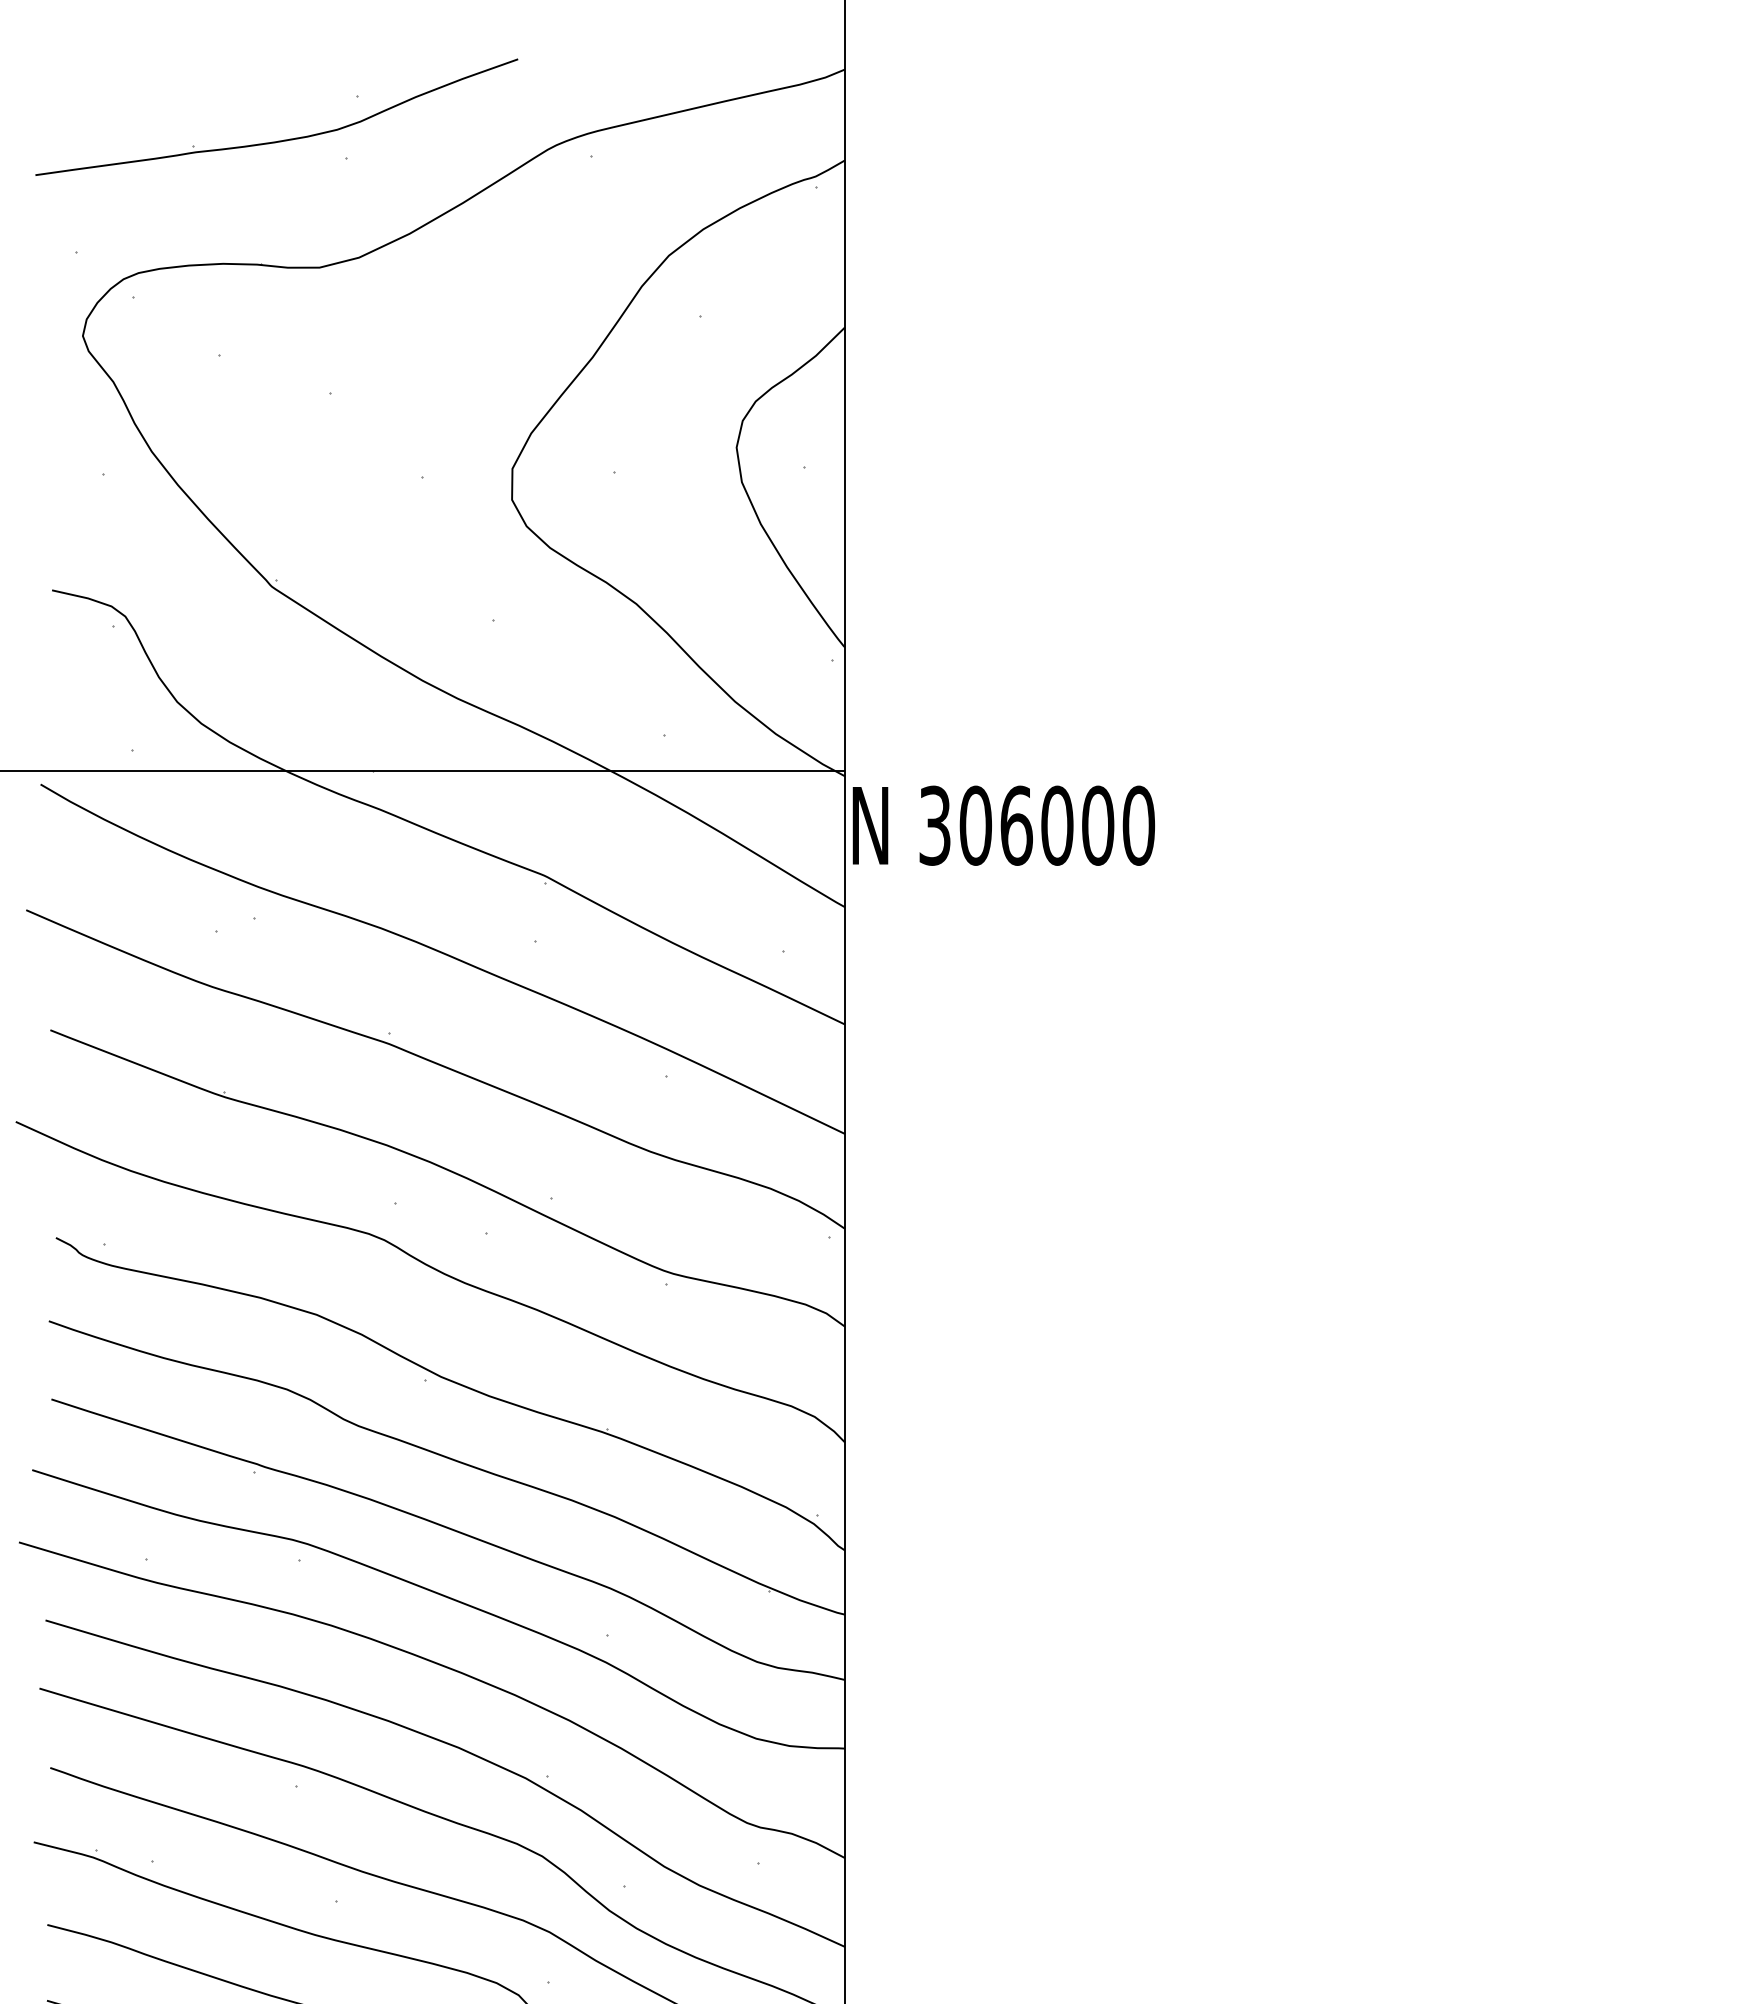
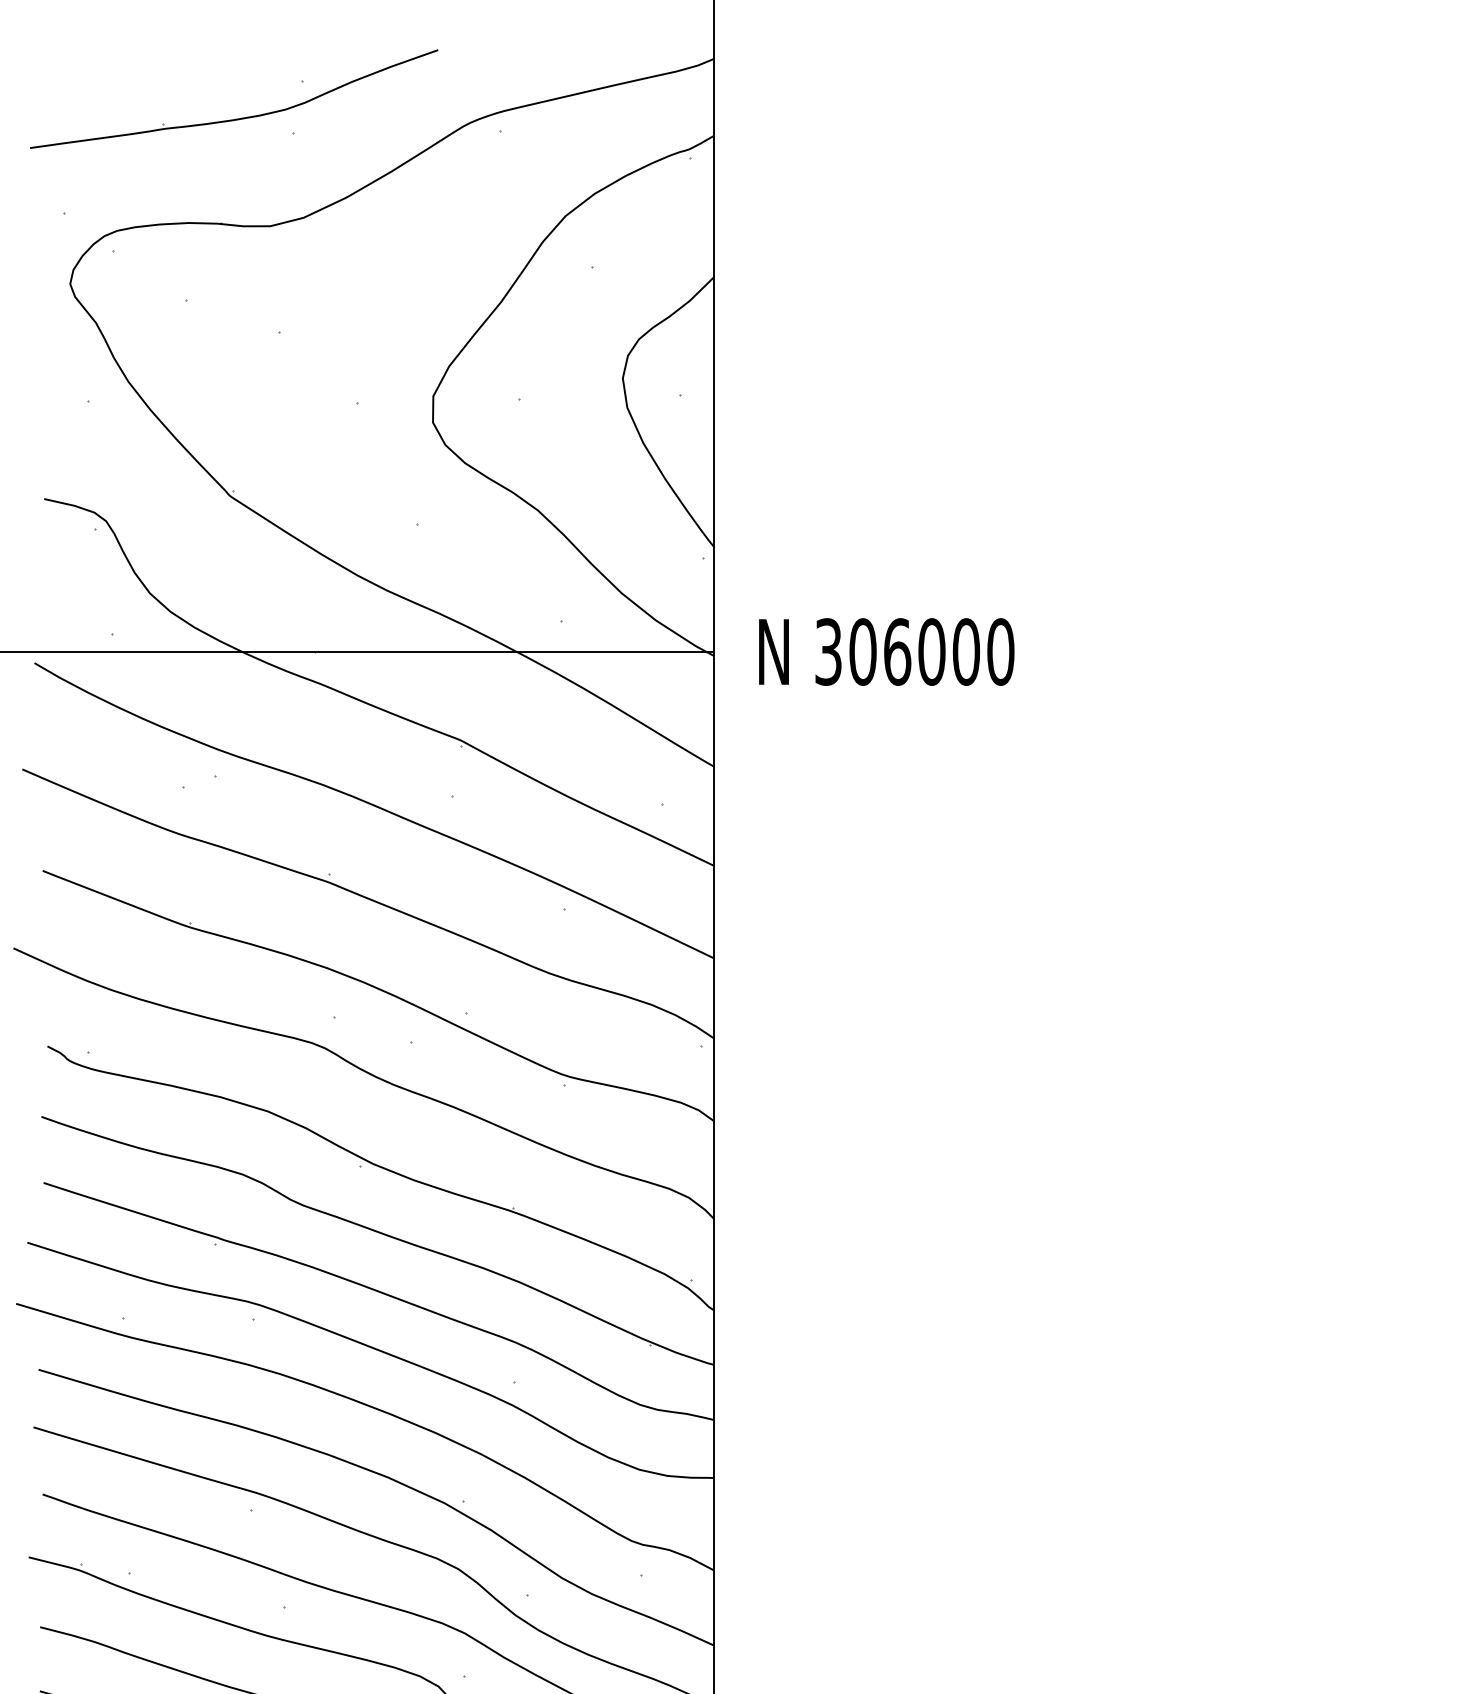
text: (1003, 825) -> (886, 651), moved

